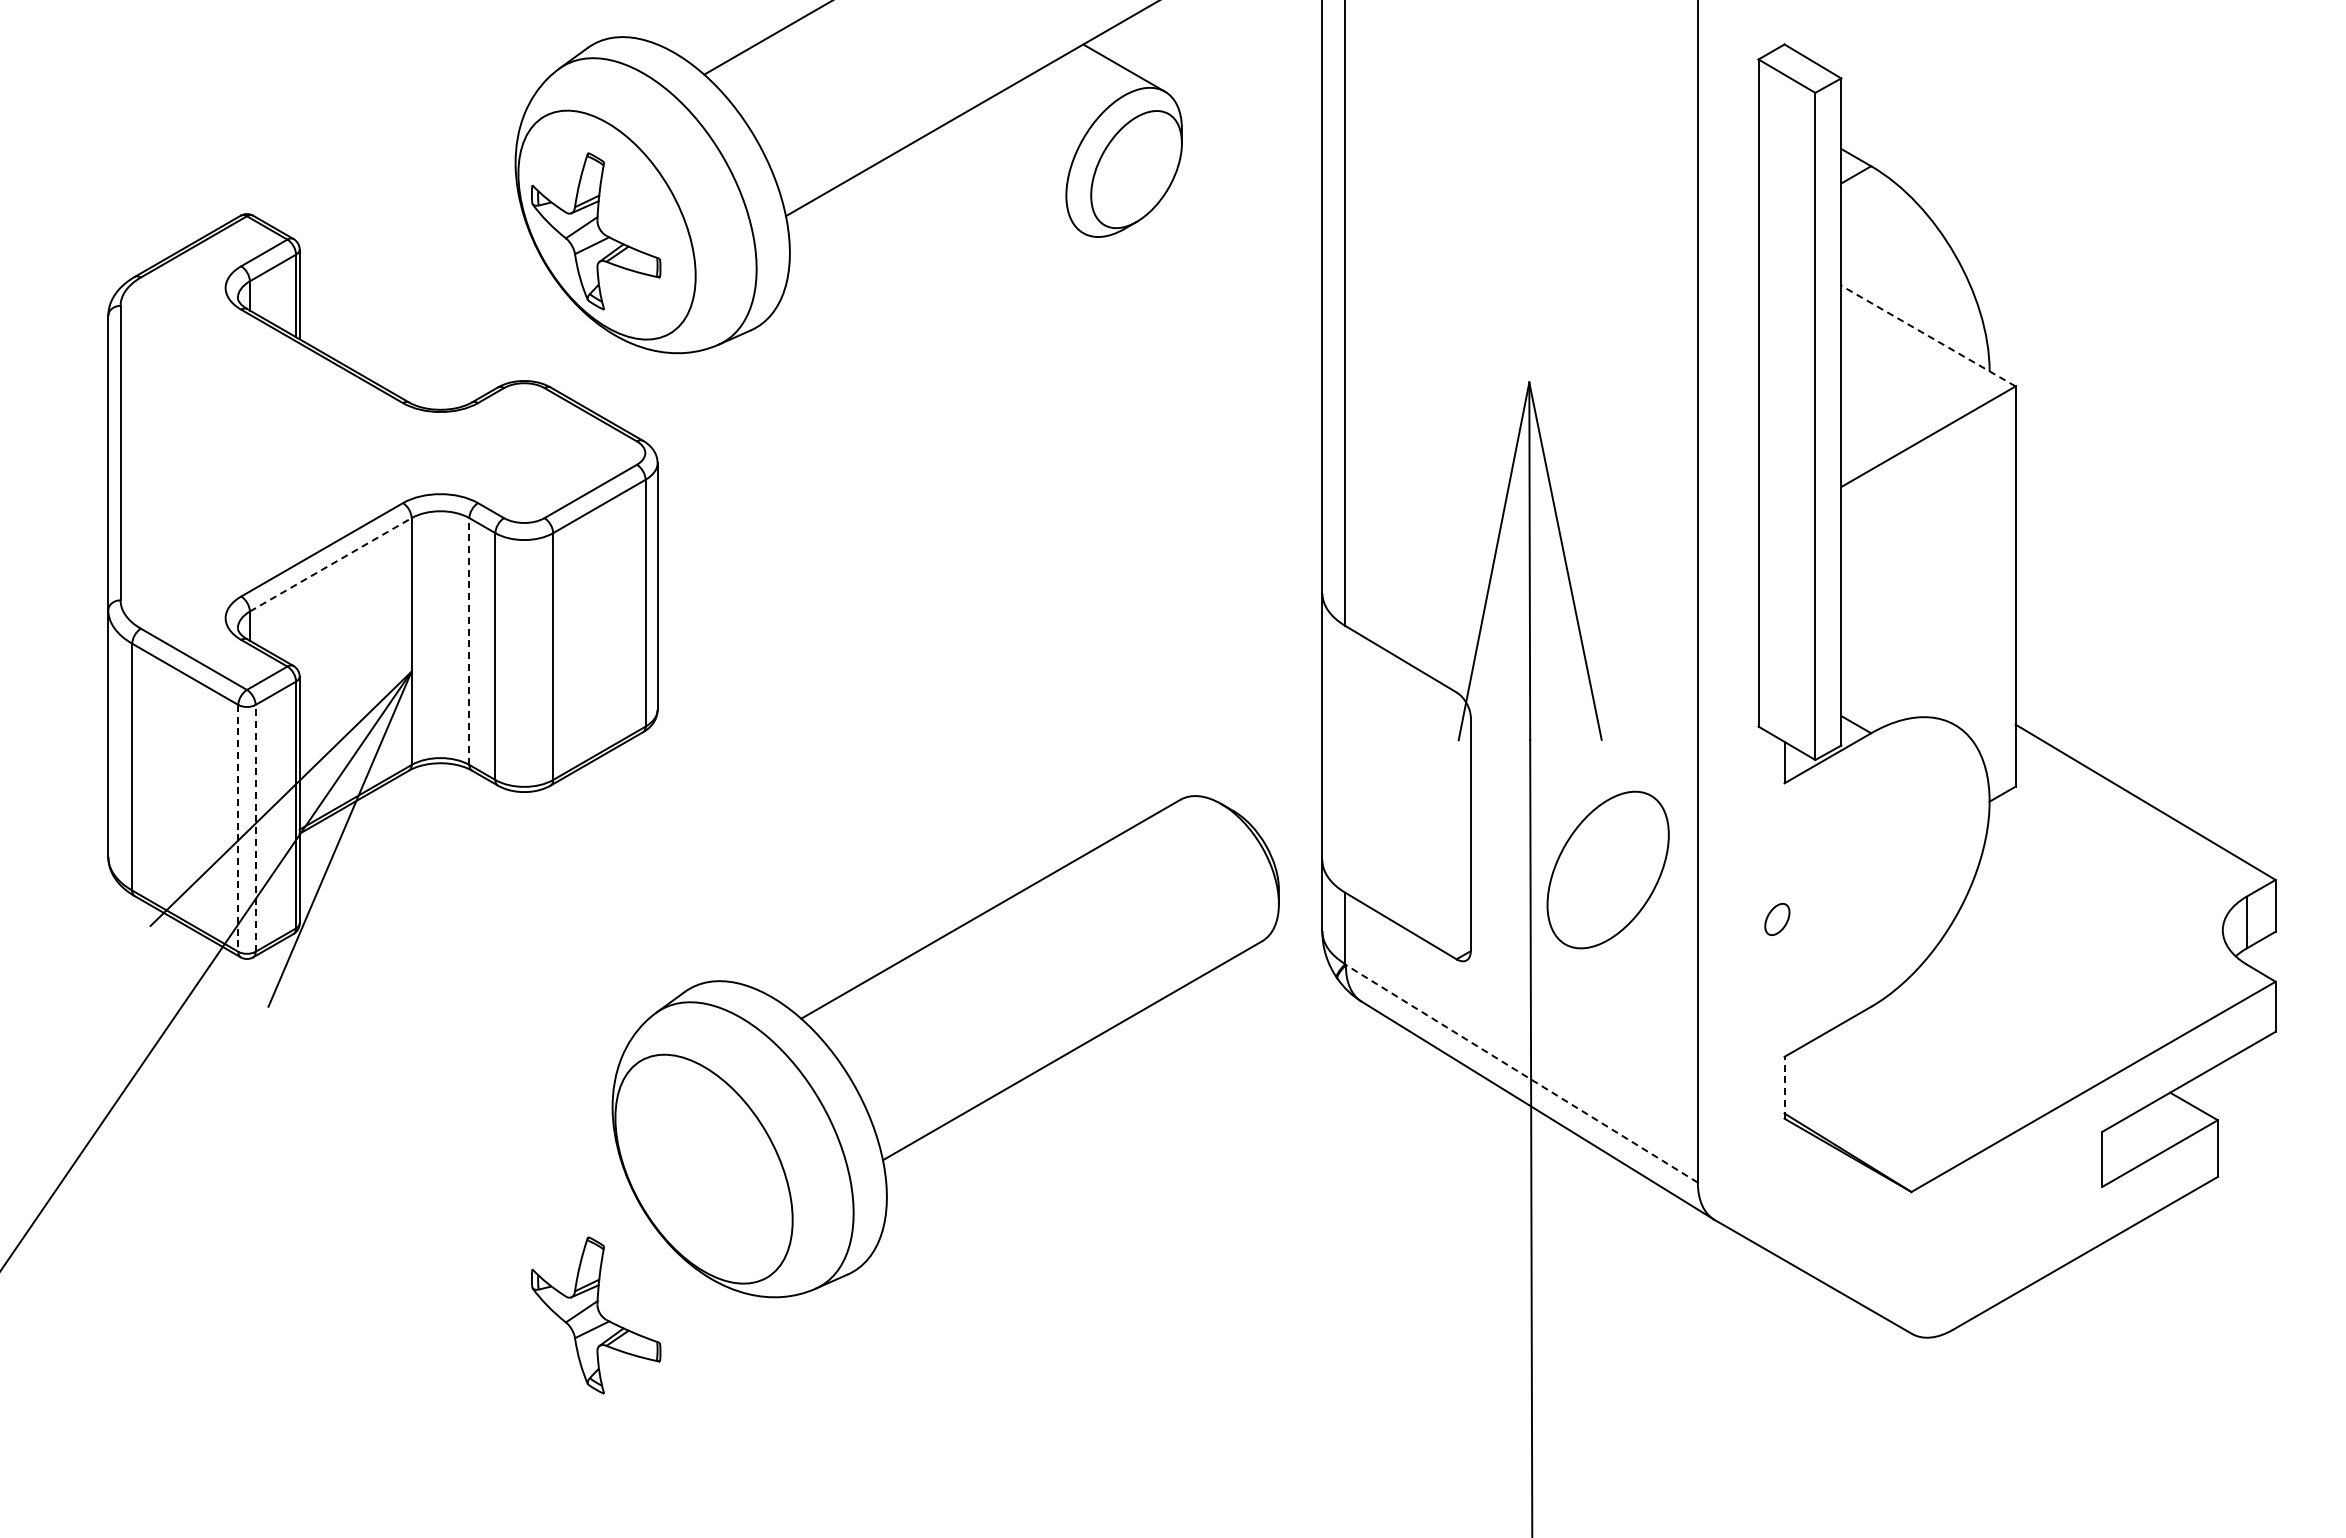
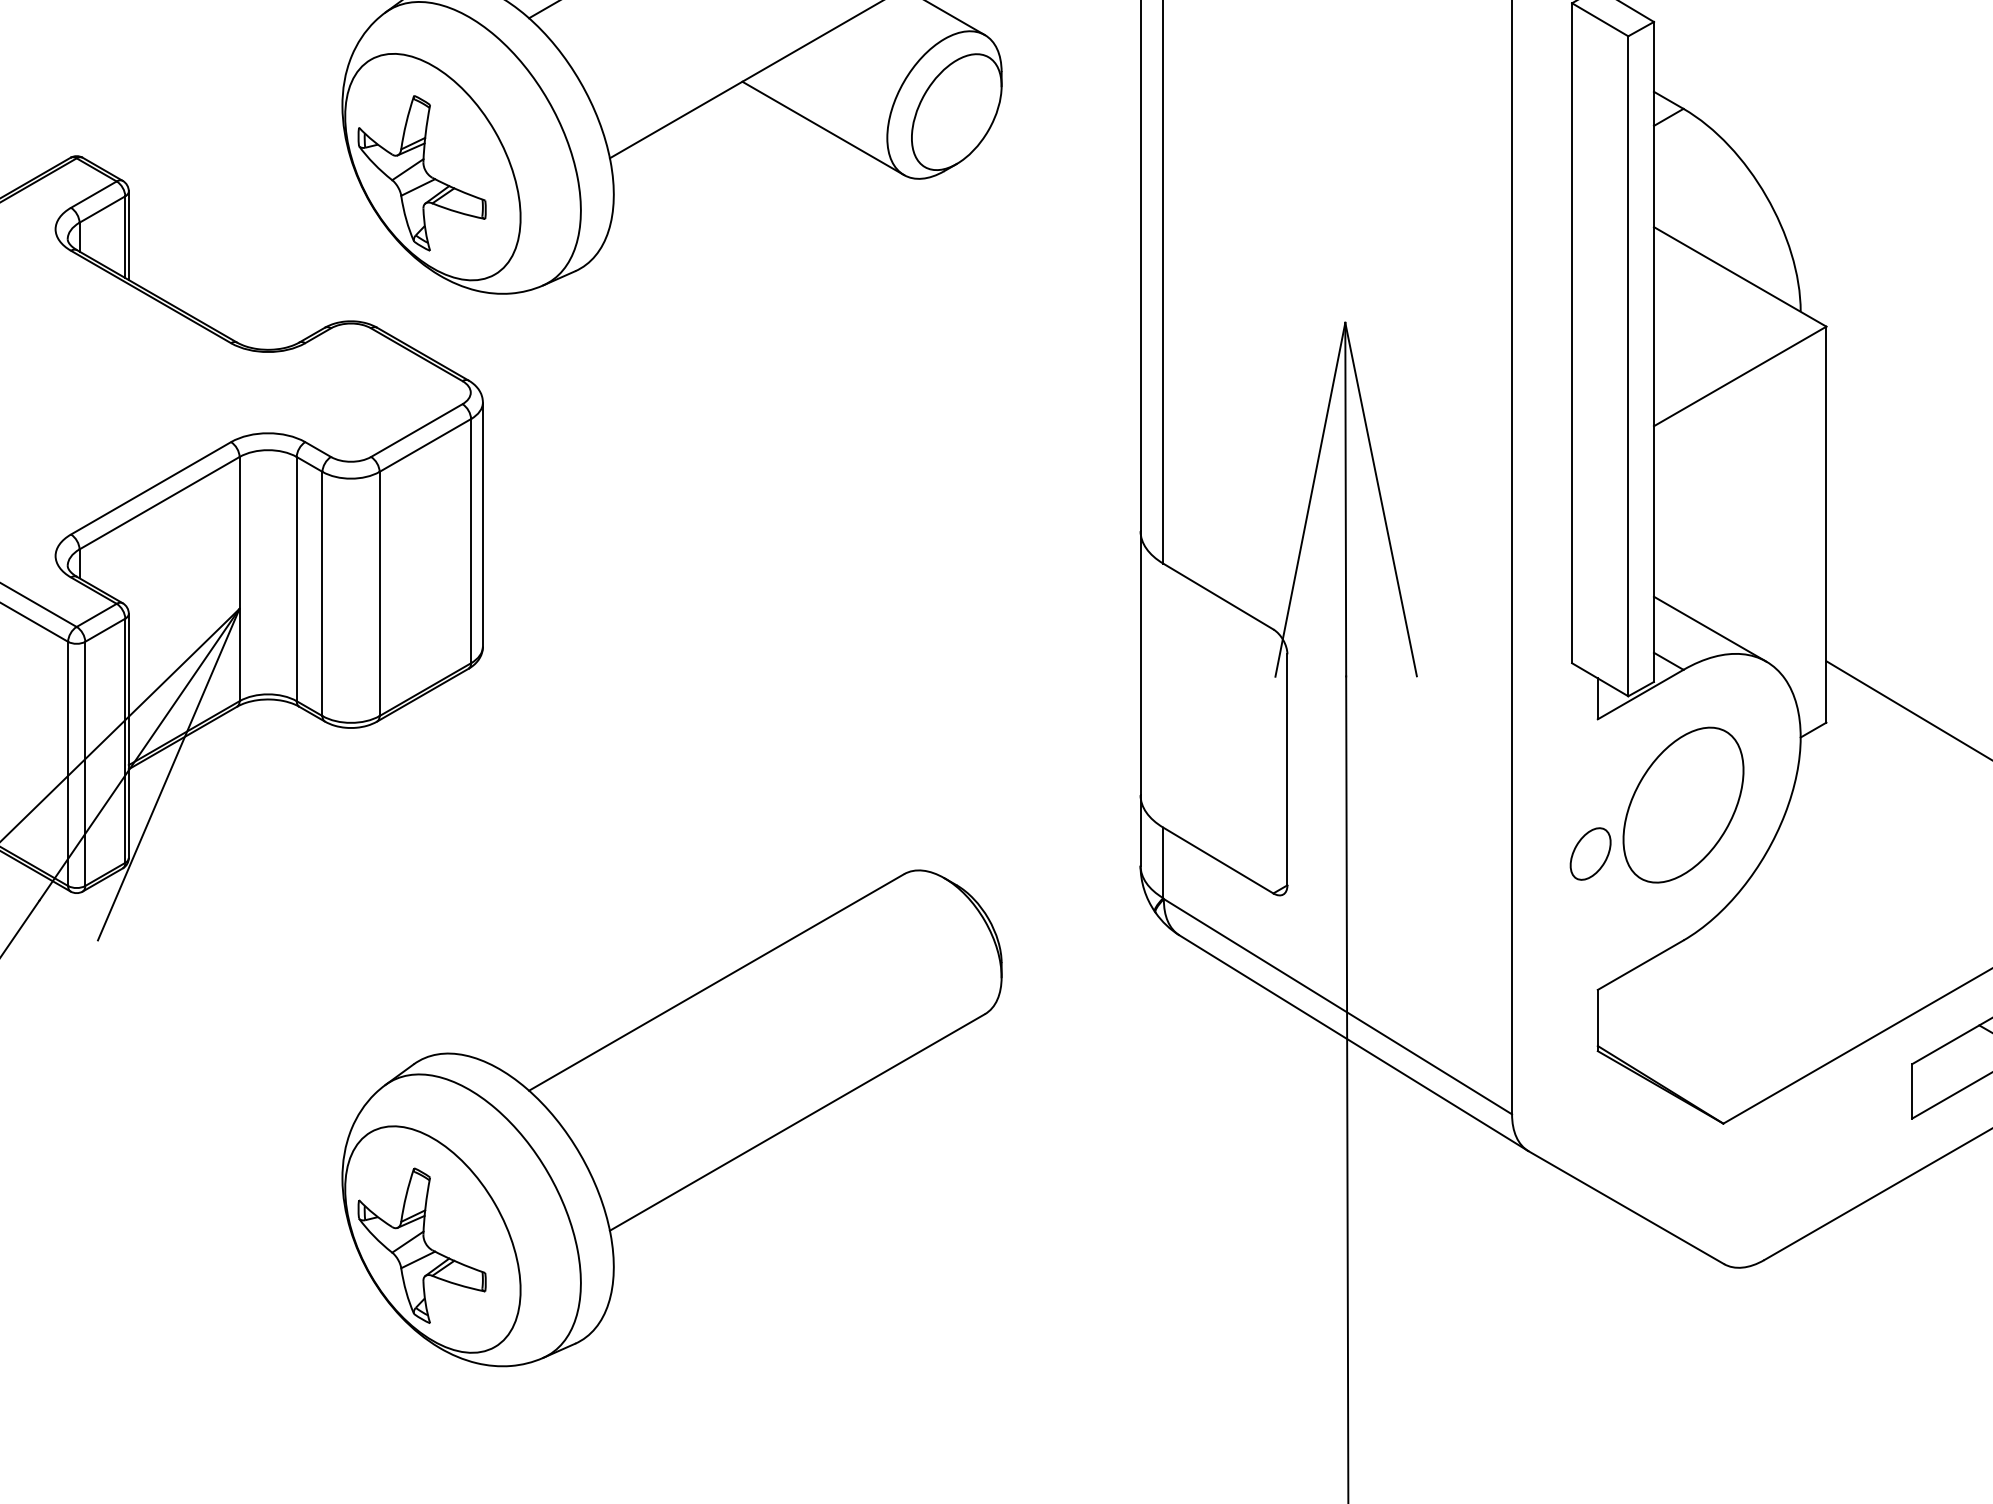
line: (1001, 185) -> (823, 127), added
line: (1928, 336) -> (1740, 277), dashed -> solid
line: (331, 564) -> (160, 502), dashed -> solid
line: (469, 641) -> (296, 579), dashed -> solid
line: (1897, 692) -> (1709, 629), added
line: (255, 827) -> (85, 763), dashed -> solid
line: (238, 828) -> (68, 764), dashed -> solid
part: (1607, 869) -> (1682, 804), moved
part: (1777, 919) -> (1590, 854), size x1.67
part: (945, 1046) -> (671, 1118), moved
line: (1521, 1073) -> (1337, 1006), dashed -> solid
line: (1784, 1087) -> (1597, 1020), dashed -> solid

